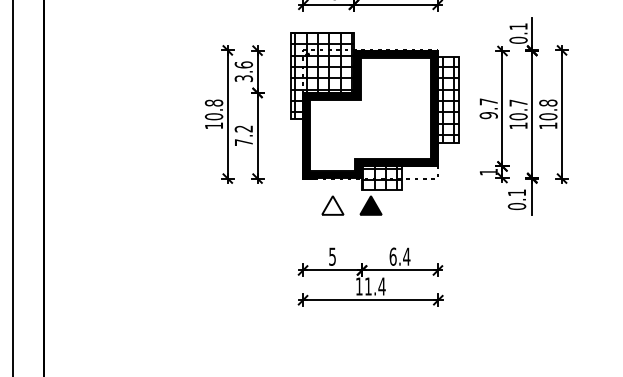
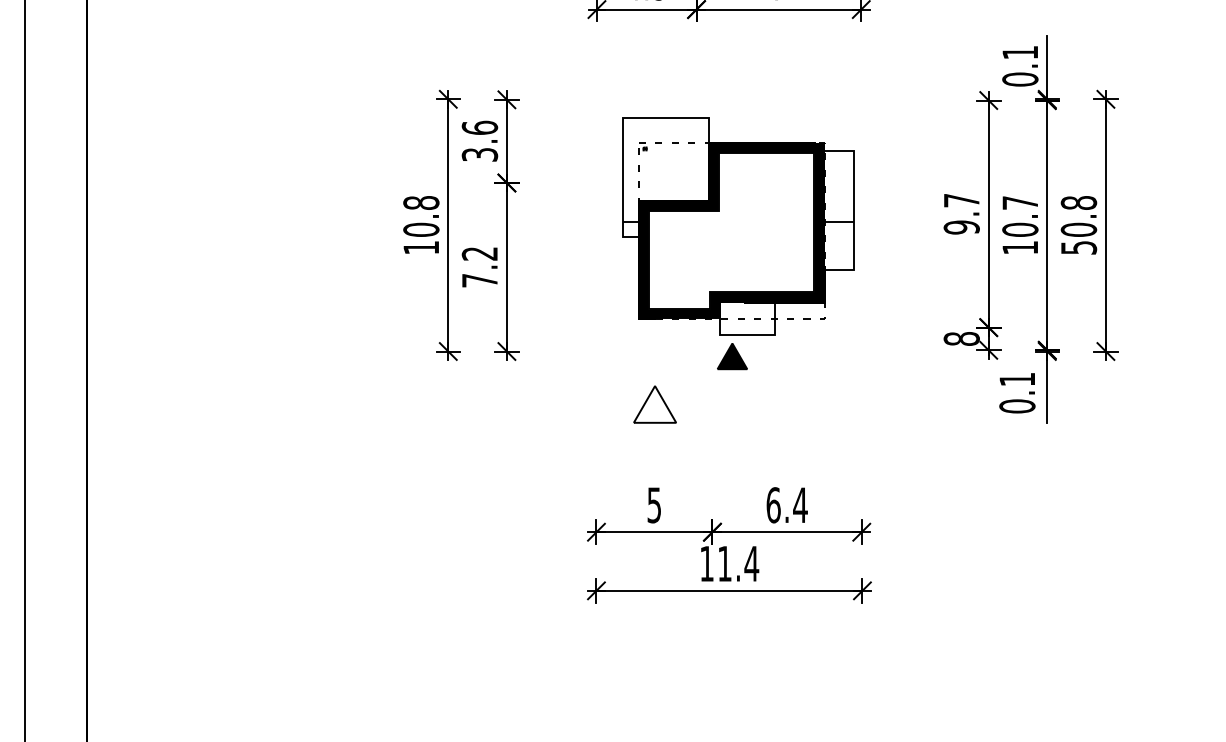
part: (374, 123) -> (736, 243), size x0.7
text: (548, 125) -> (1079, 247), 10.8 -> 50.8
text: (488, 171) -> (961, 337), 1 -> 8

